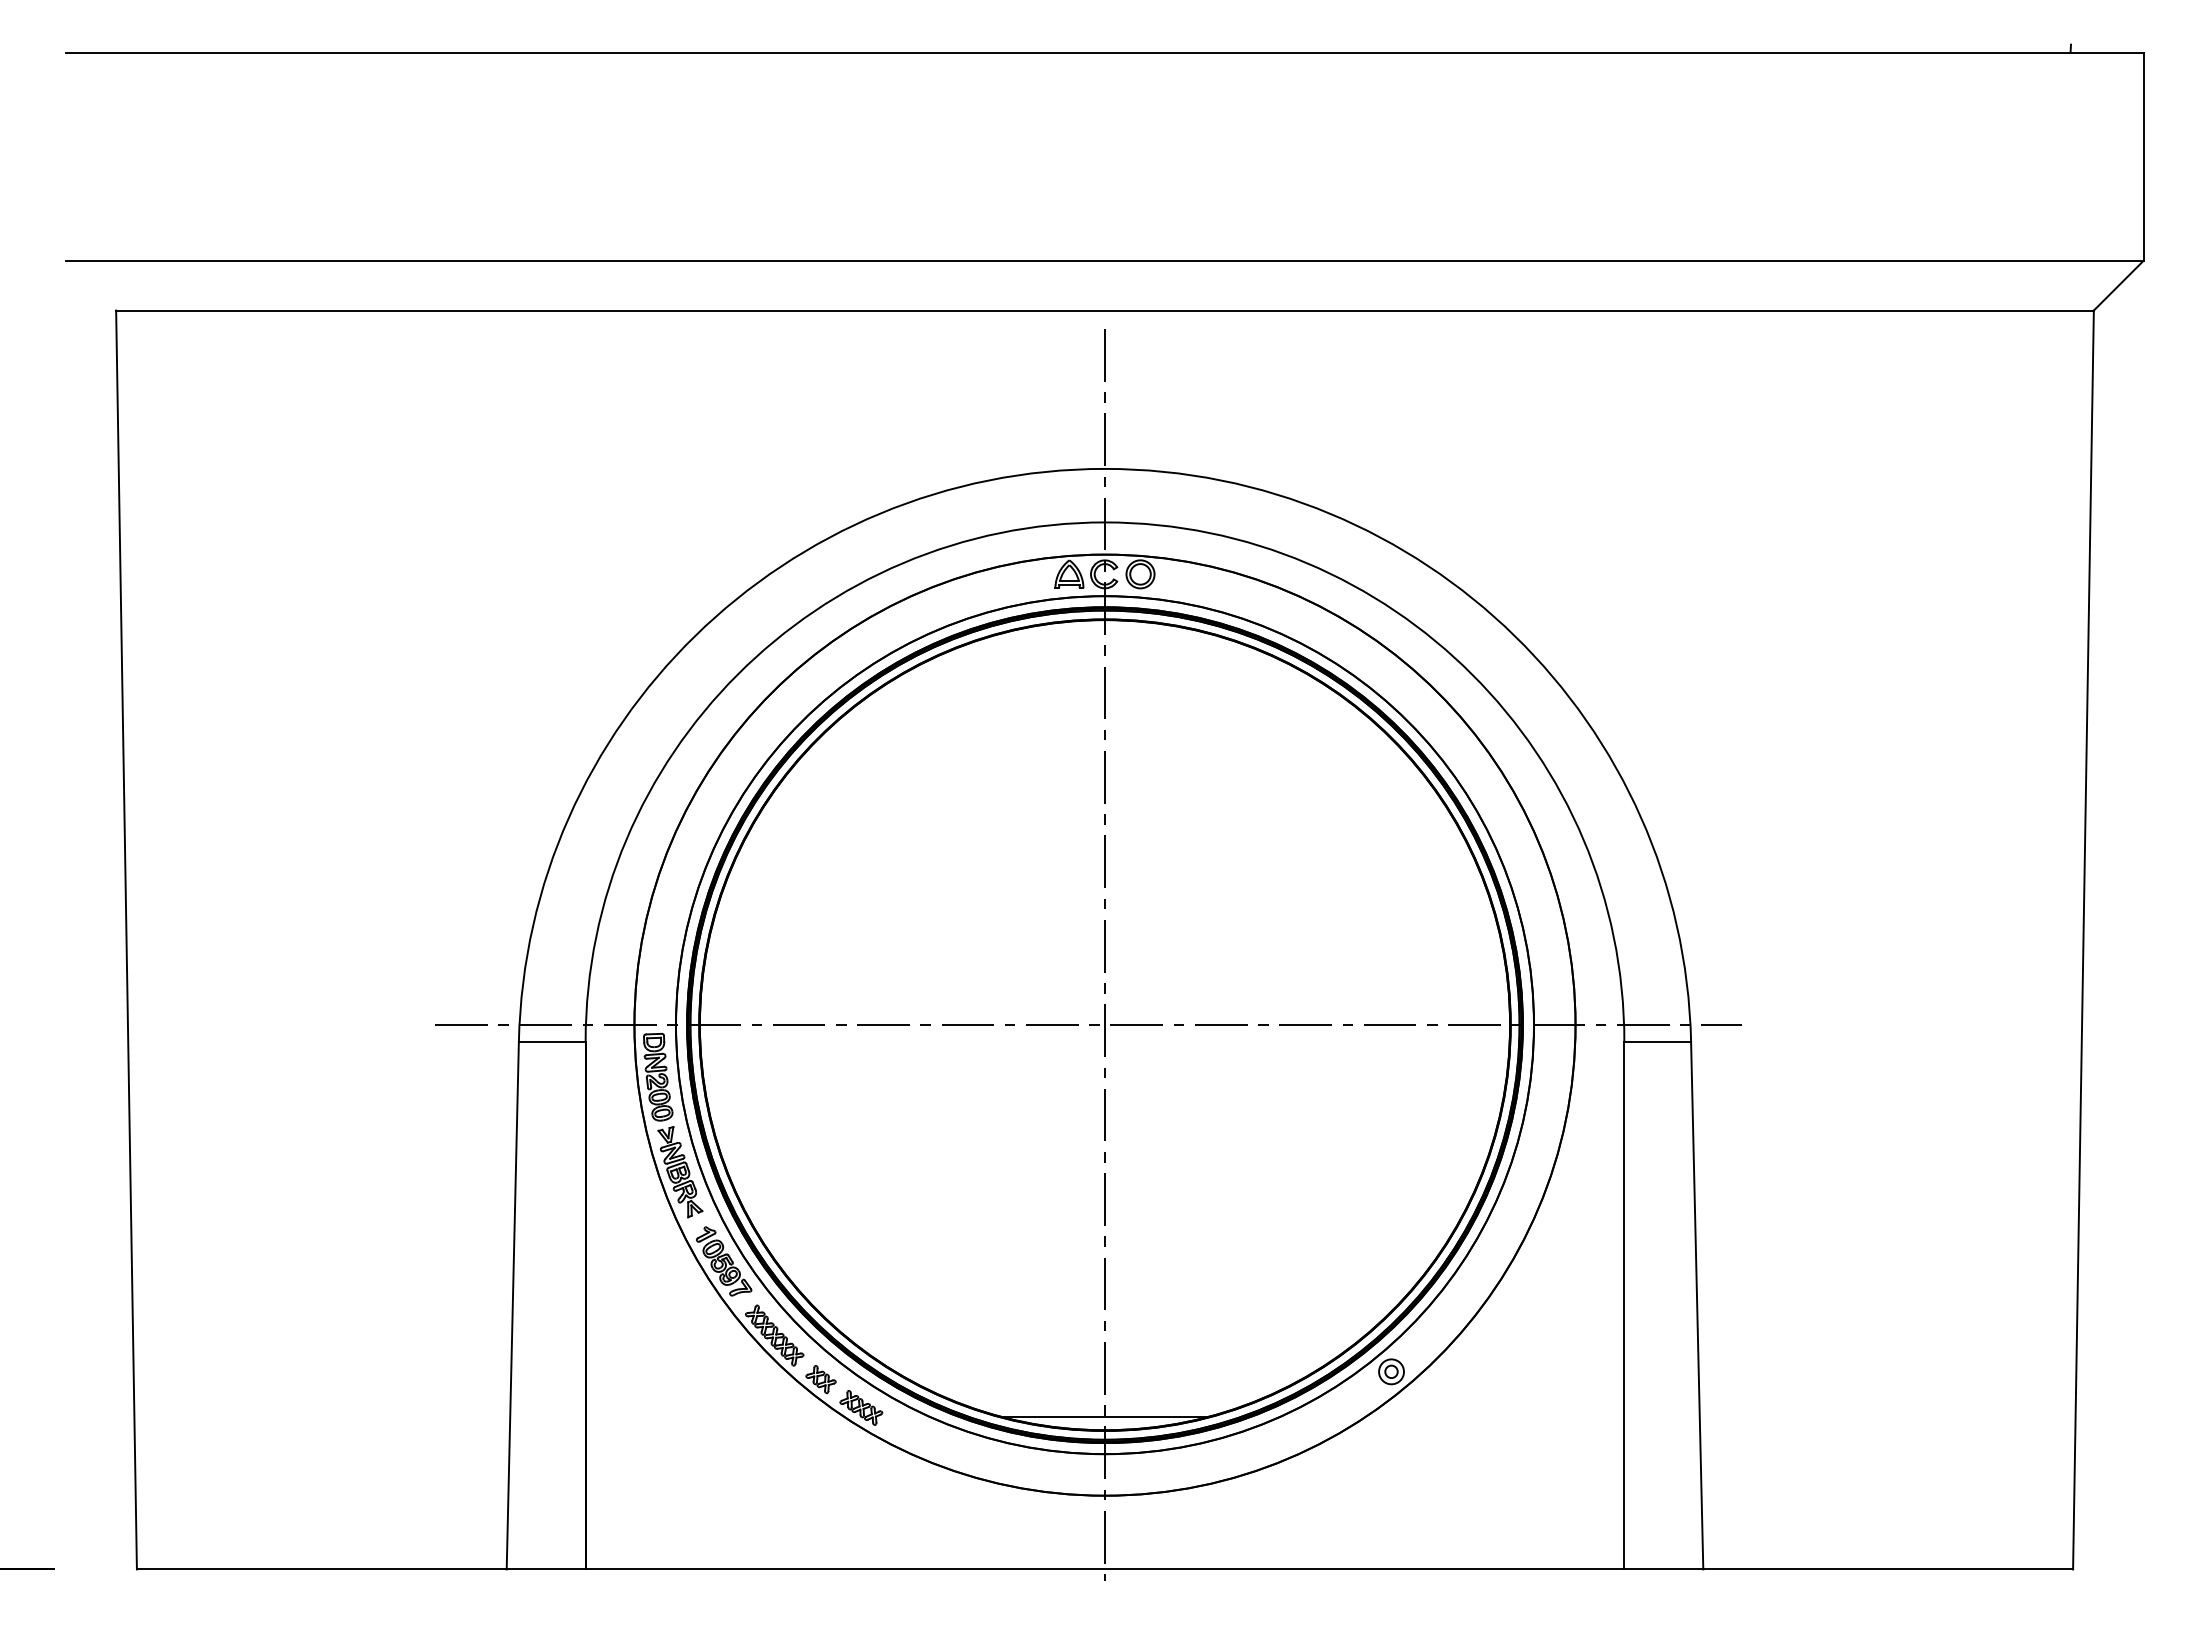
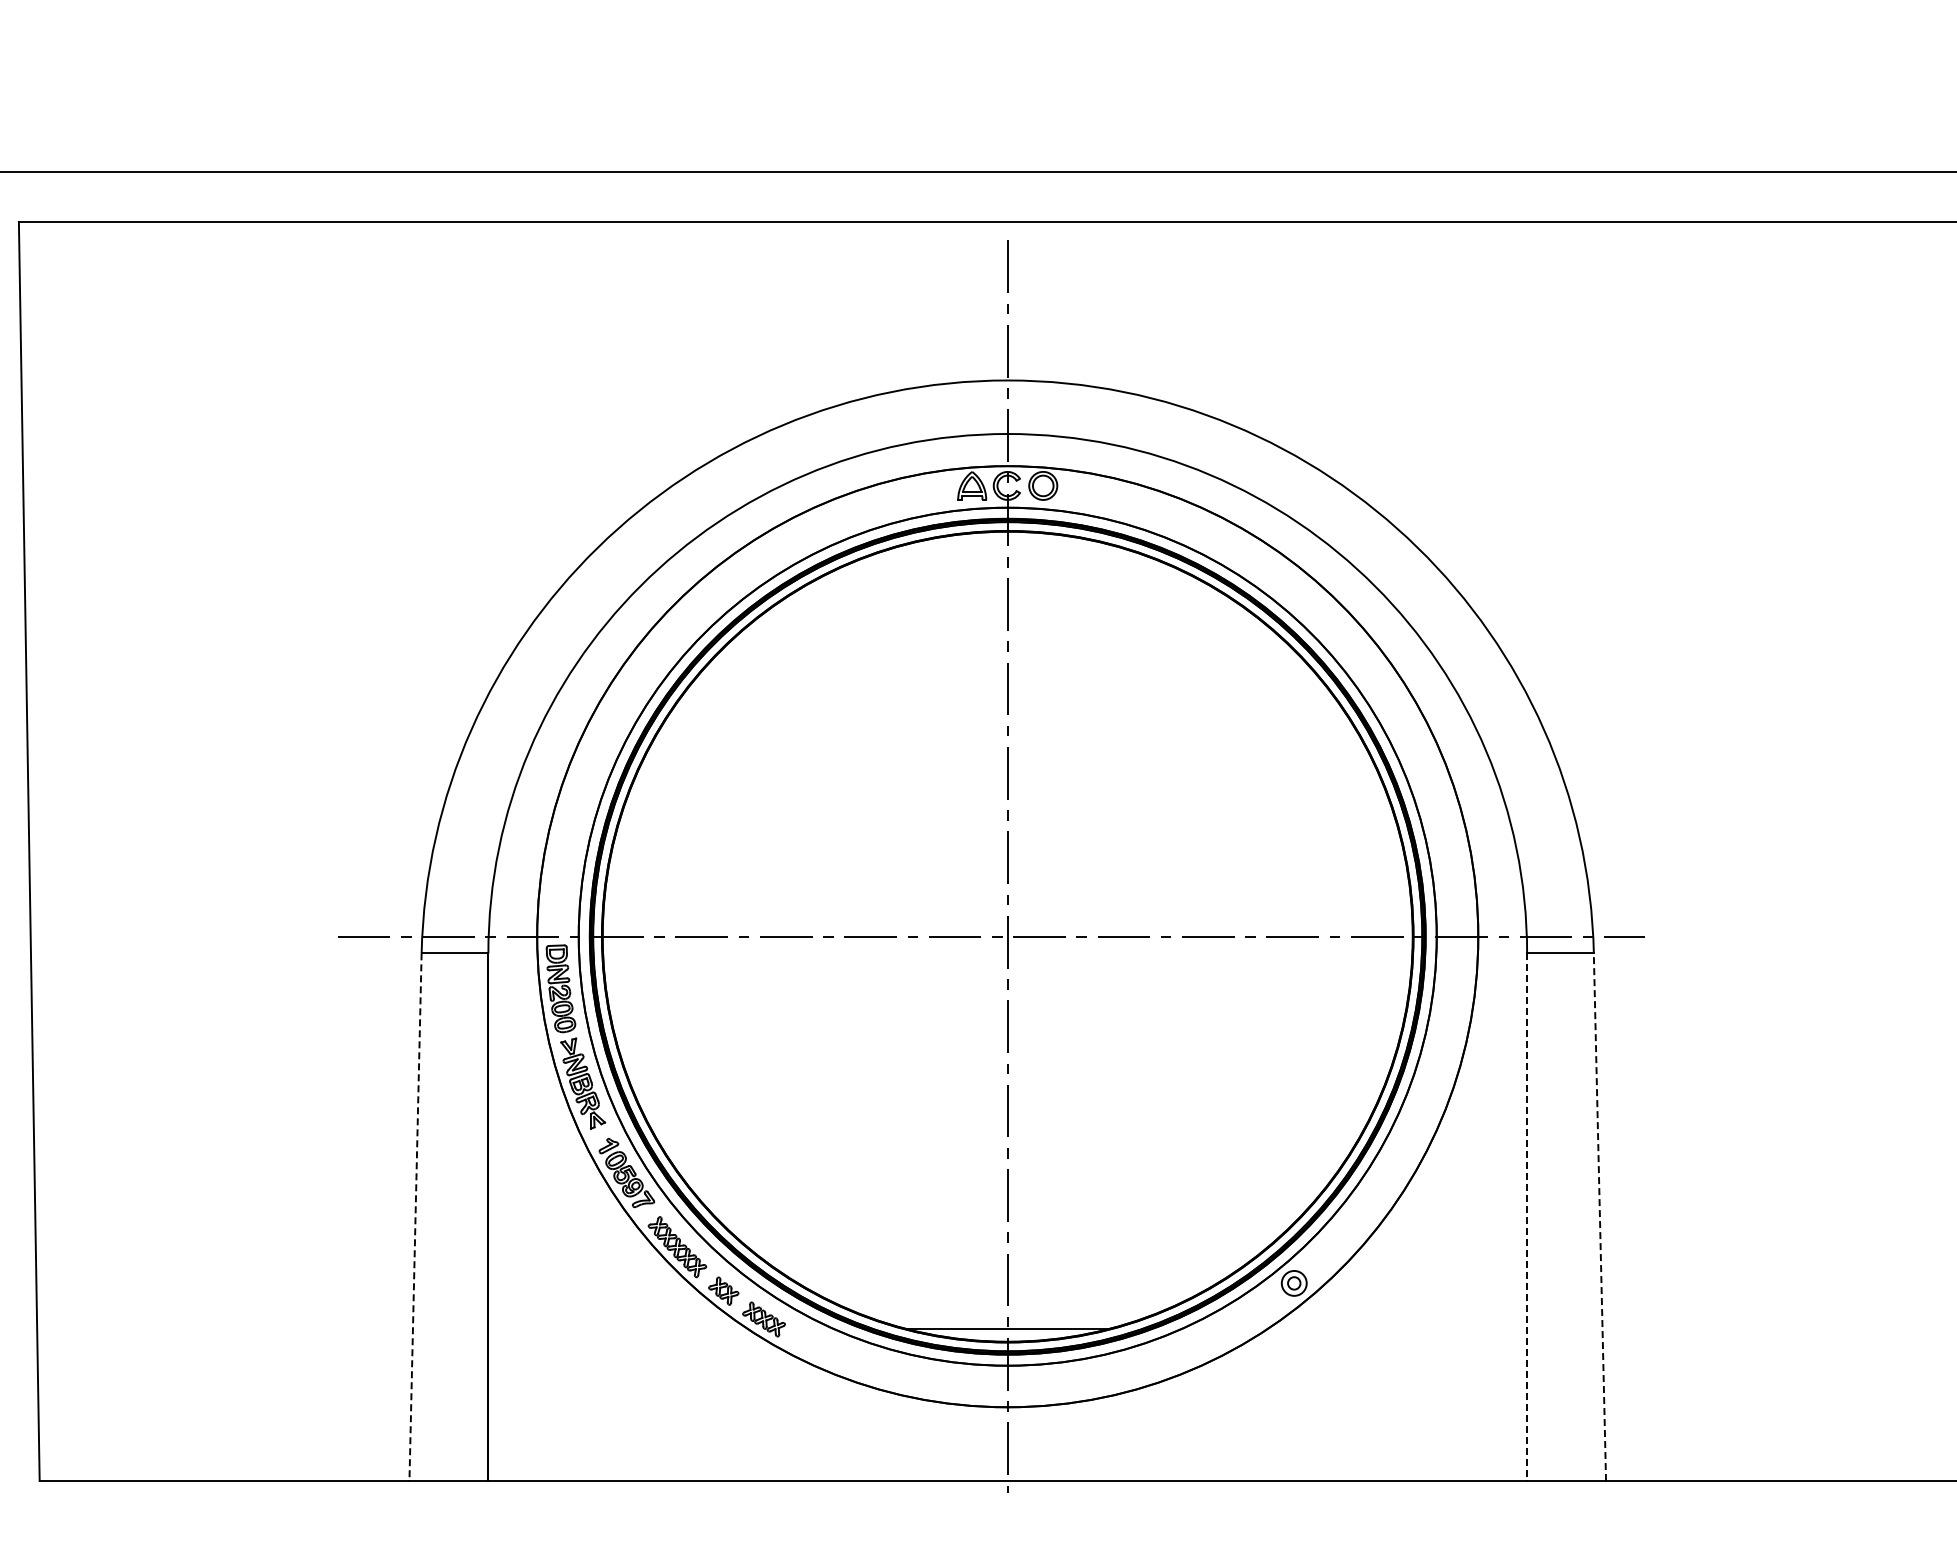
line: (512, 1305) -> (415, 1217), solid -> dashed
line: (1624, 1305) -> (1527, 1217), solid -> dashed
line: (1697, 1305) -> (1600, 1217), solid -> dashed

